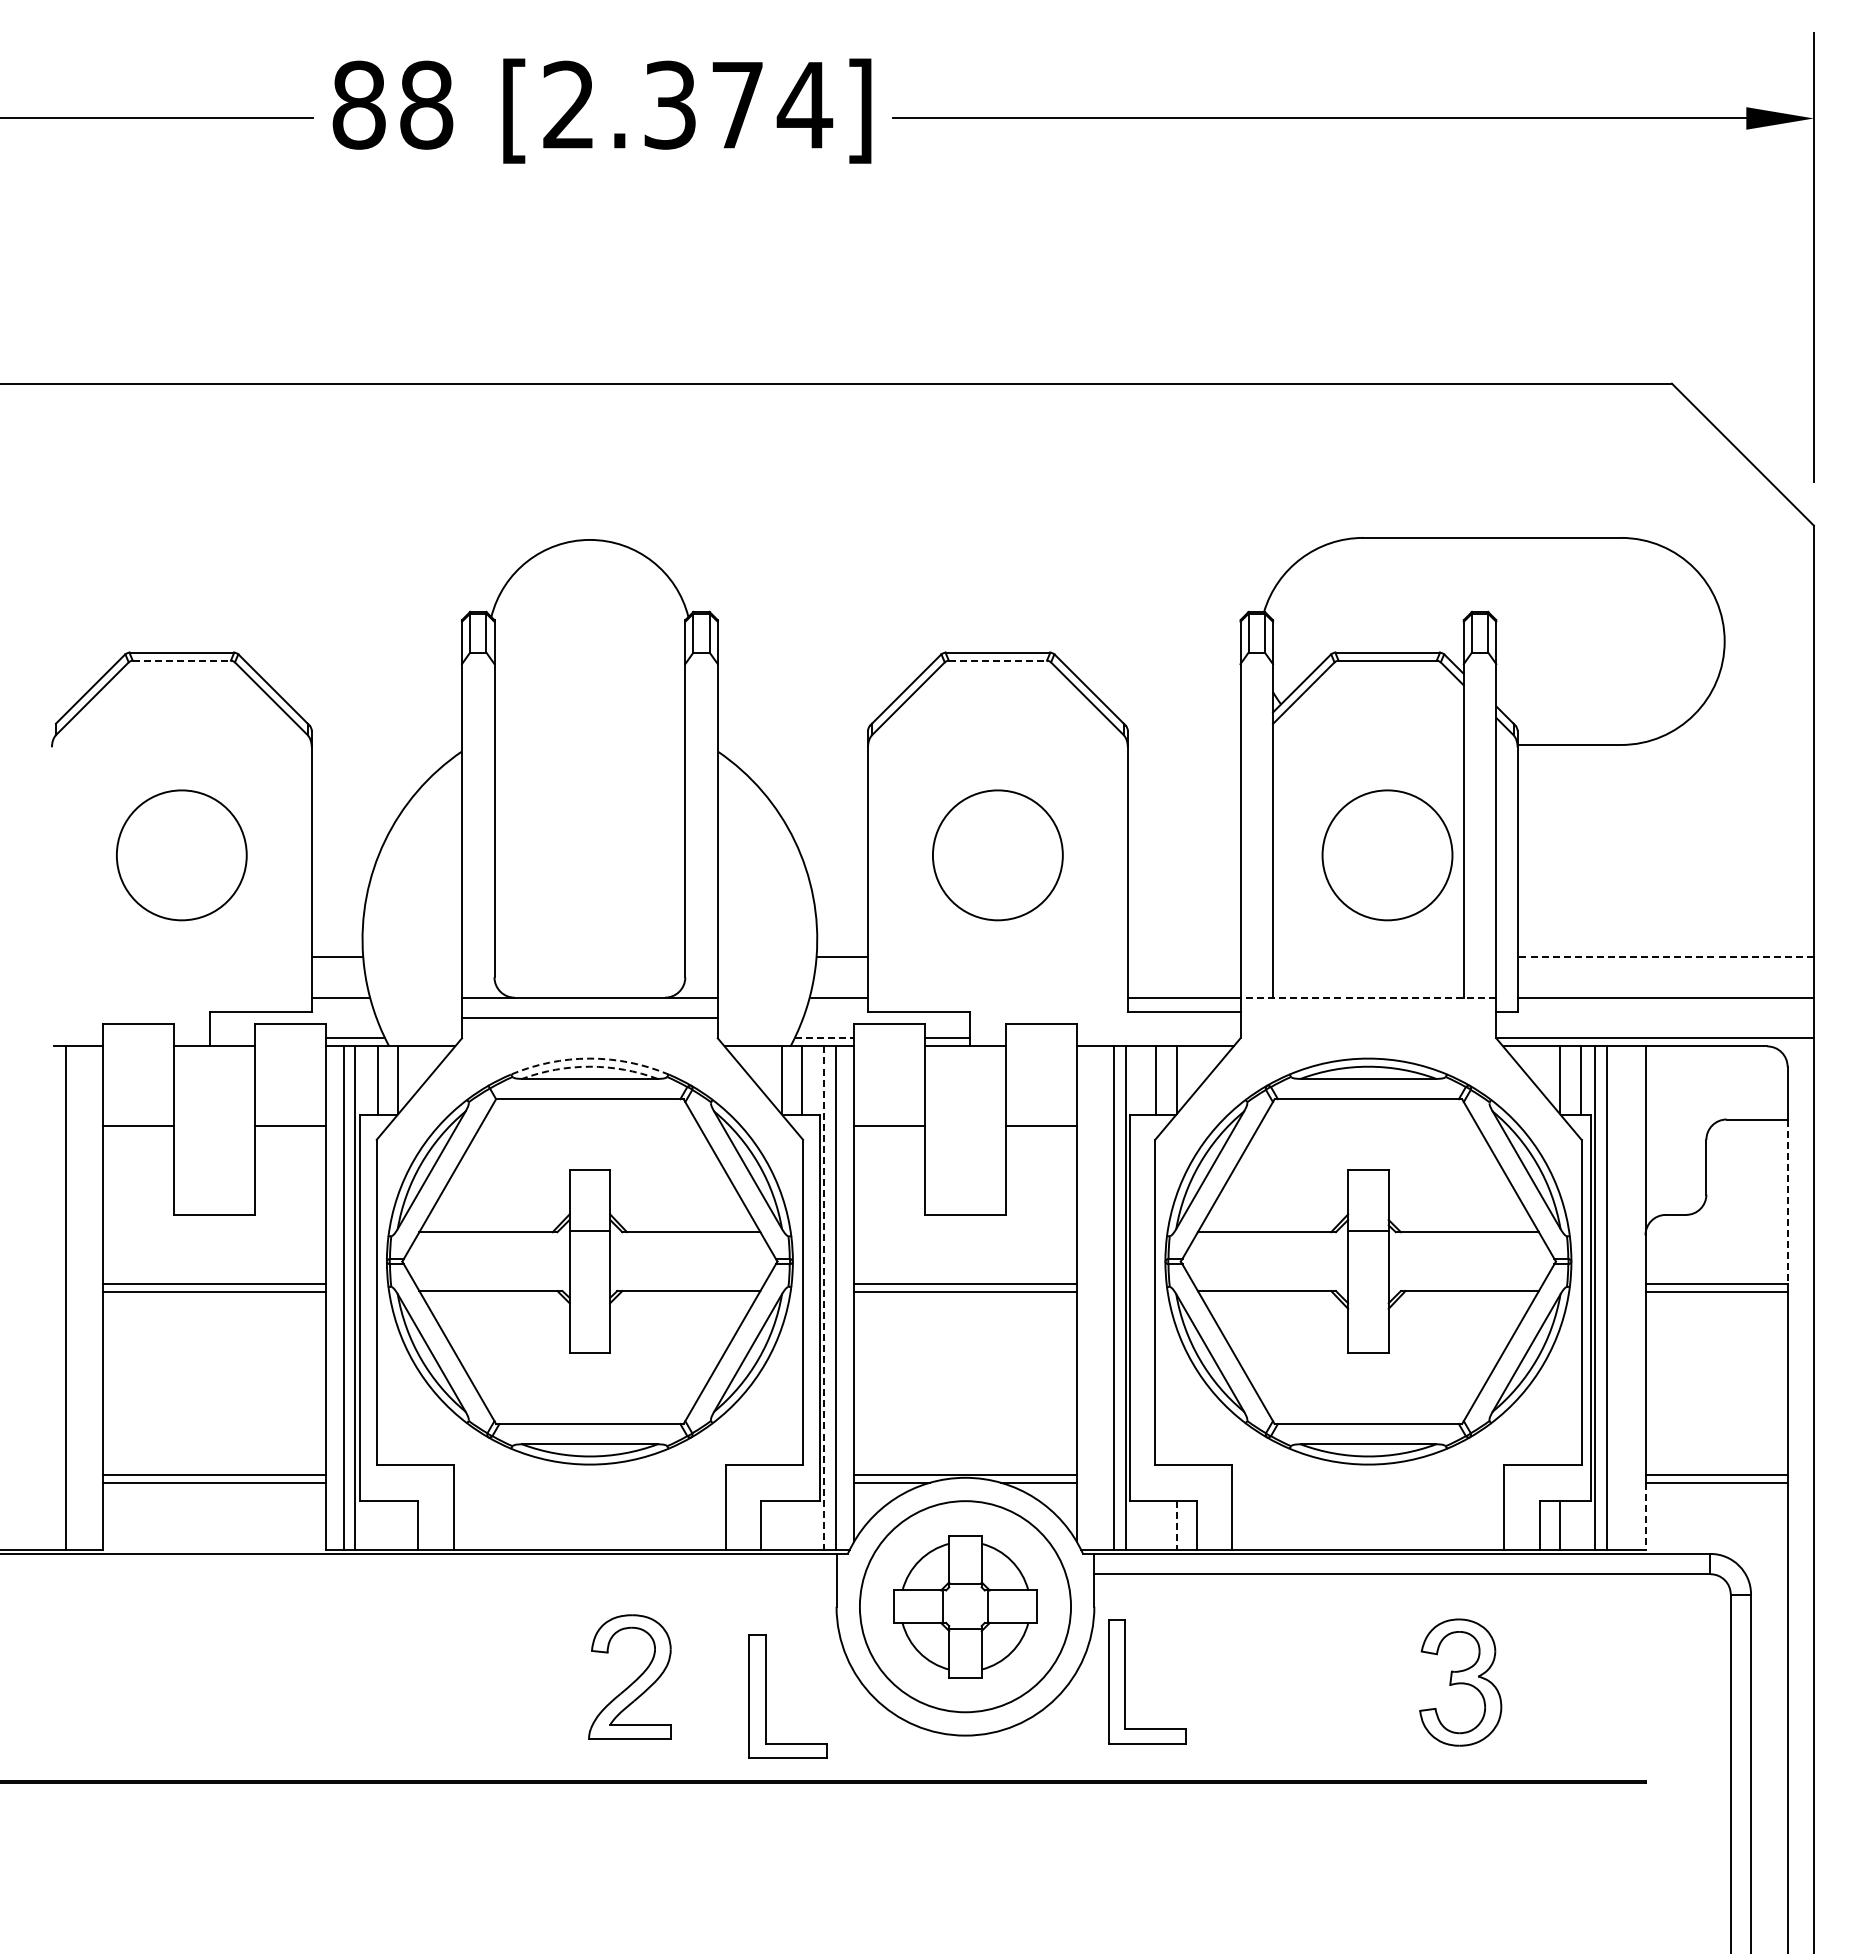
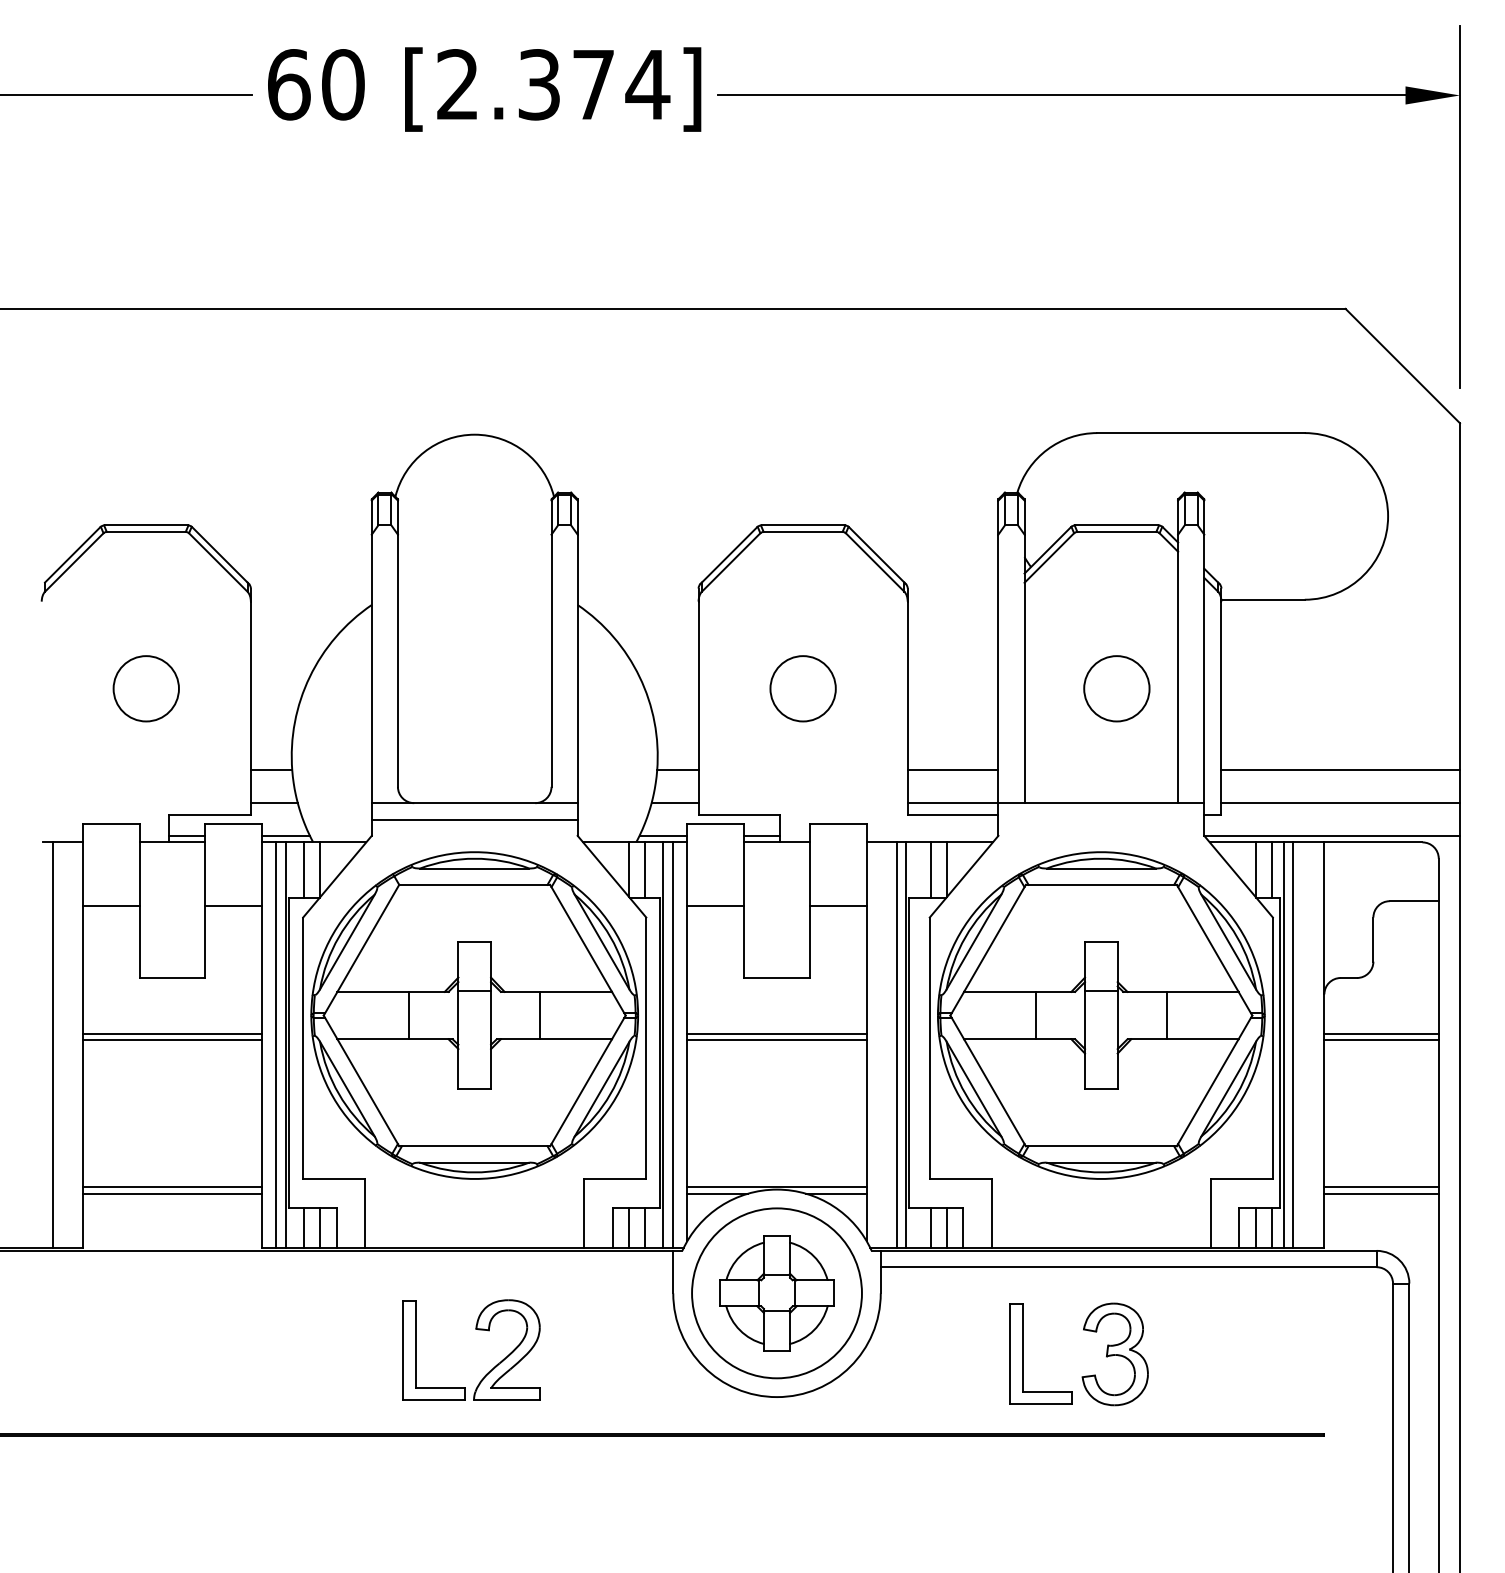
text: (392, 104) -> (315, 84), 88 -> 60
line: (182, 660) -> (146, 531), dashed -> solid
line: (998, 660) -> (803, 531), dashed -> solid
circle: (181, 855) -> (146, 688), size x0.62
circle: (997, 855) -> (802, 688), size x0.62
circle: (1387, 855) -> (1116, 688), size x0.62
line: (1183, 957) -> (952, 770), added
line: (1665, 957) -> (1340, 770), dashed -> solid
line: (1368, 997) -> (1101, 803), dashed -> solid
line: (232, 1038) -> (187, 836), added
line: (824, 1038) -> (663, 836), dashed -> solid
arc: (589, 1058) -> (474, 852), dashed -> solid
arc: (589, 1066) -> (474, 858), dashed -> solid
line: (1787, 1202) -> (1438, 968), dashed -> solid
line: (508, 1261) -> (409, 1015), added
line: (671, 1261) -> (540, 1015), added
line: (1287, 1261) -> (1036, 1015), added
line: (1449, 1261) -> (1166, 1015), added
line: (824, 1298) -> (663, 1045), dashed -> solid
line: (1645, 1516) -> (1324, 1220), dashed -> solid
line: (377, 1525) -> (303, 1227), added
line: (398, 1525) -> (320, 1227), added
line: (781, 1525) -> (628, 1227), added
line: (802, 1525) -> (645, 1227), added
line: (1156, 1525) -> (930, 1227), added
line: (1580, 1525) -> (1272, 1227), added
line: (1176, 1526) -> (946, 1228), dashed -> solid
part: (1125, 1681) -> (1023, 1353), moved
part: (1460, 1682) -> (1115, 1354), moved
part: (766, 1696) -> (416, 1350), moved

